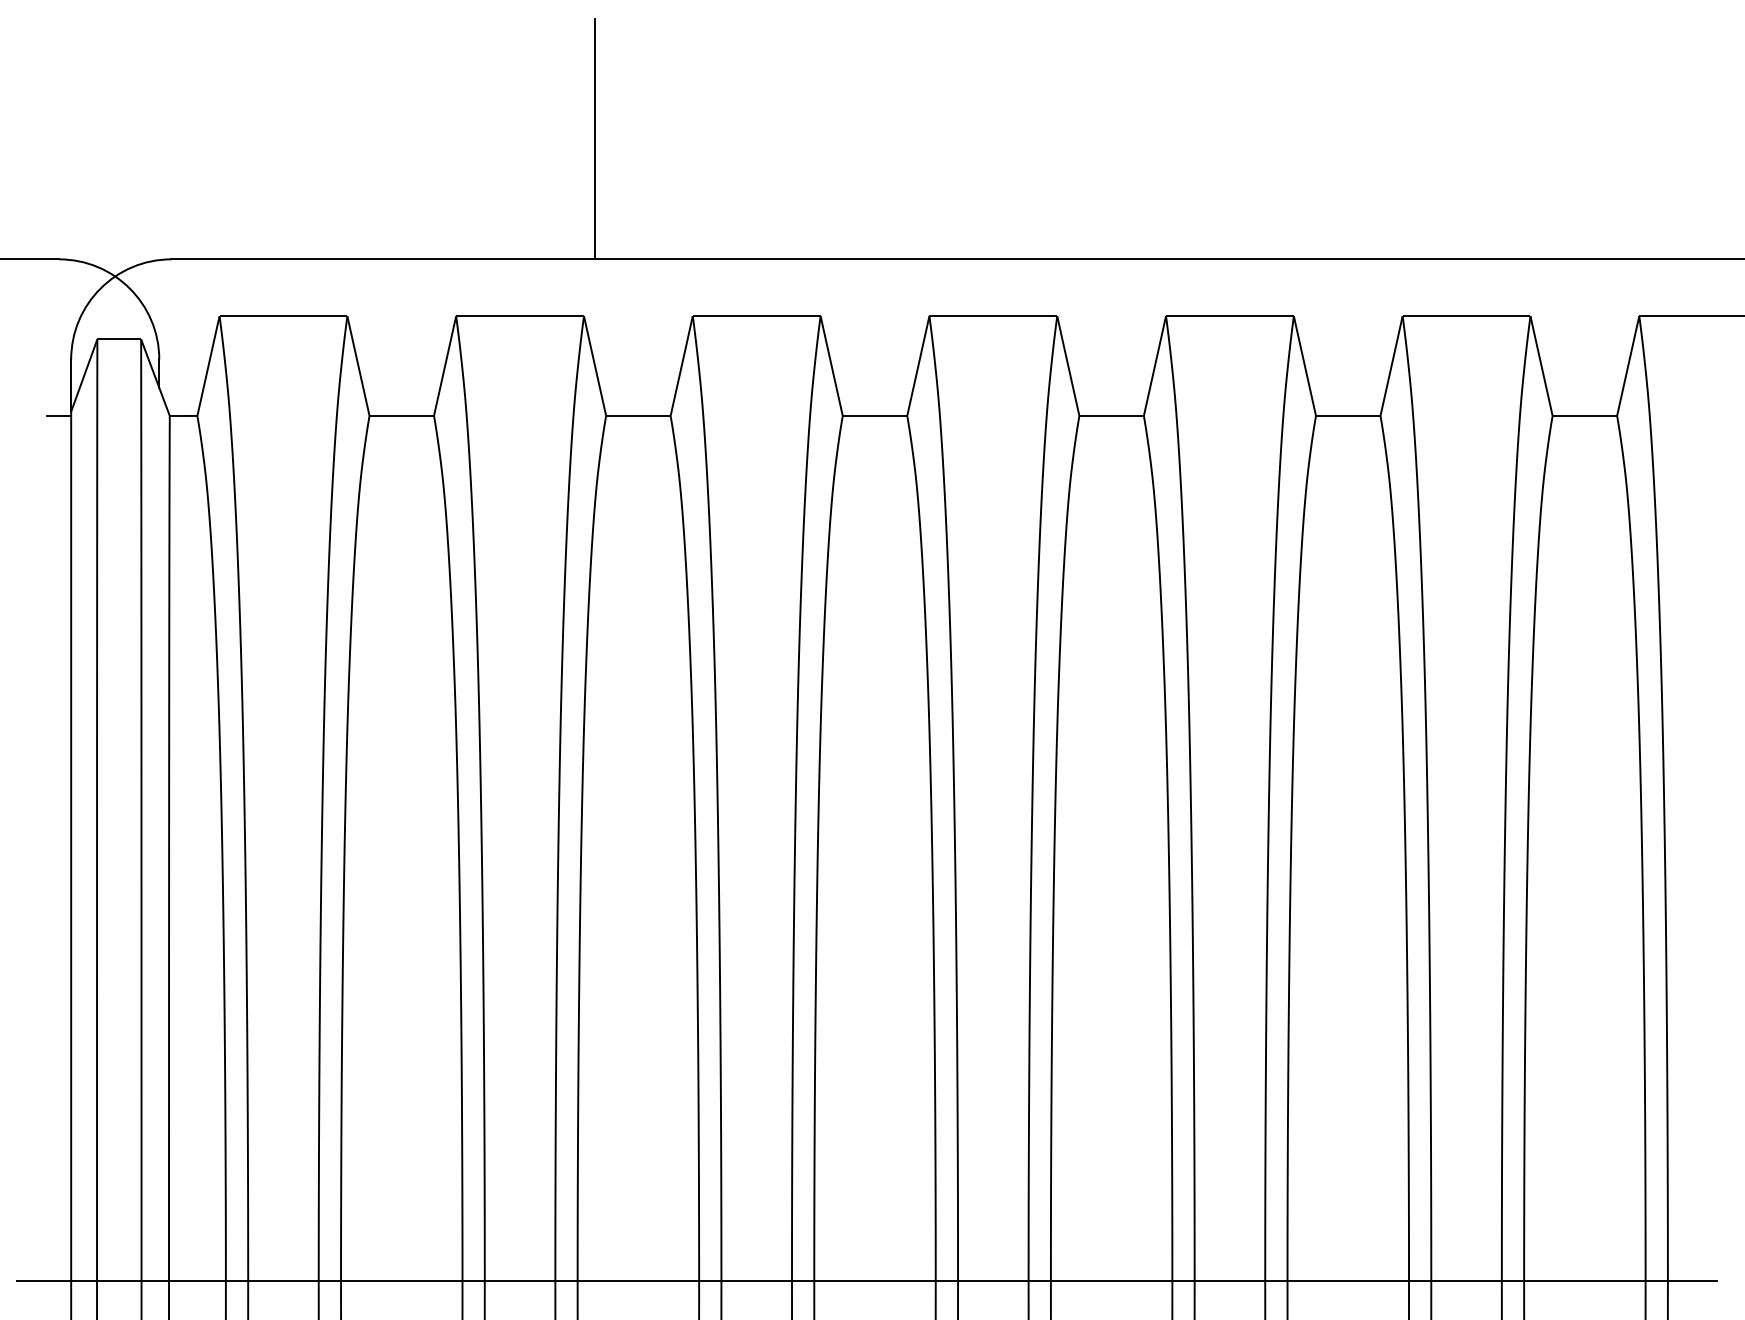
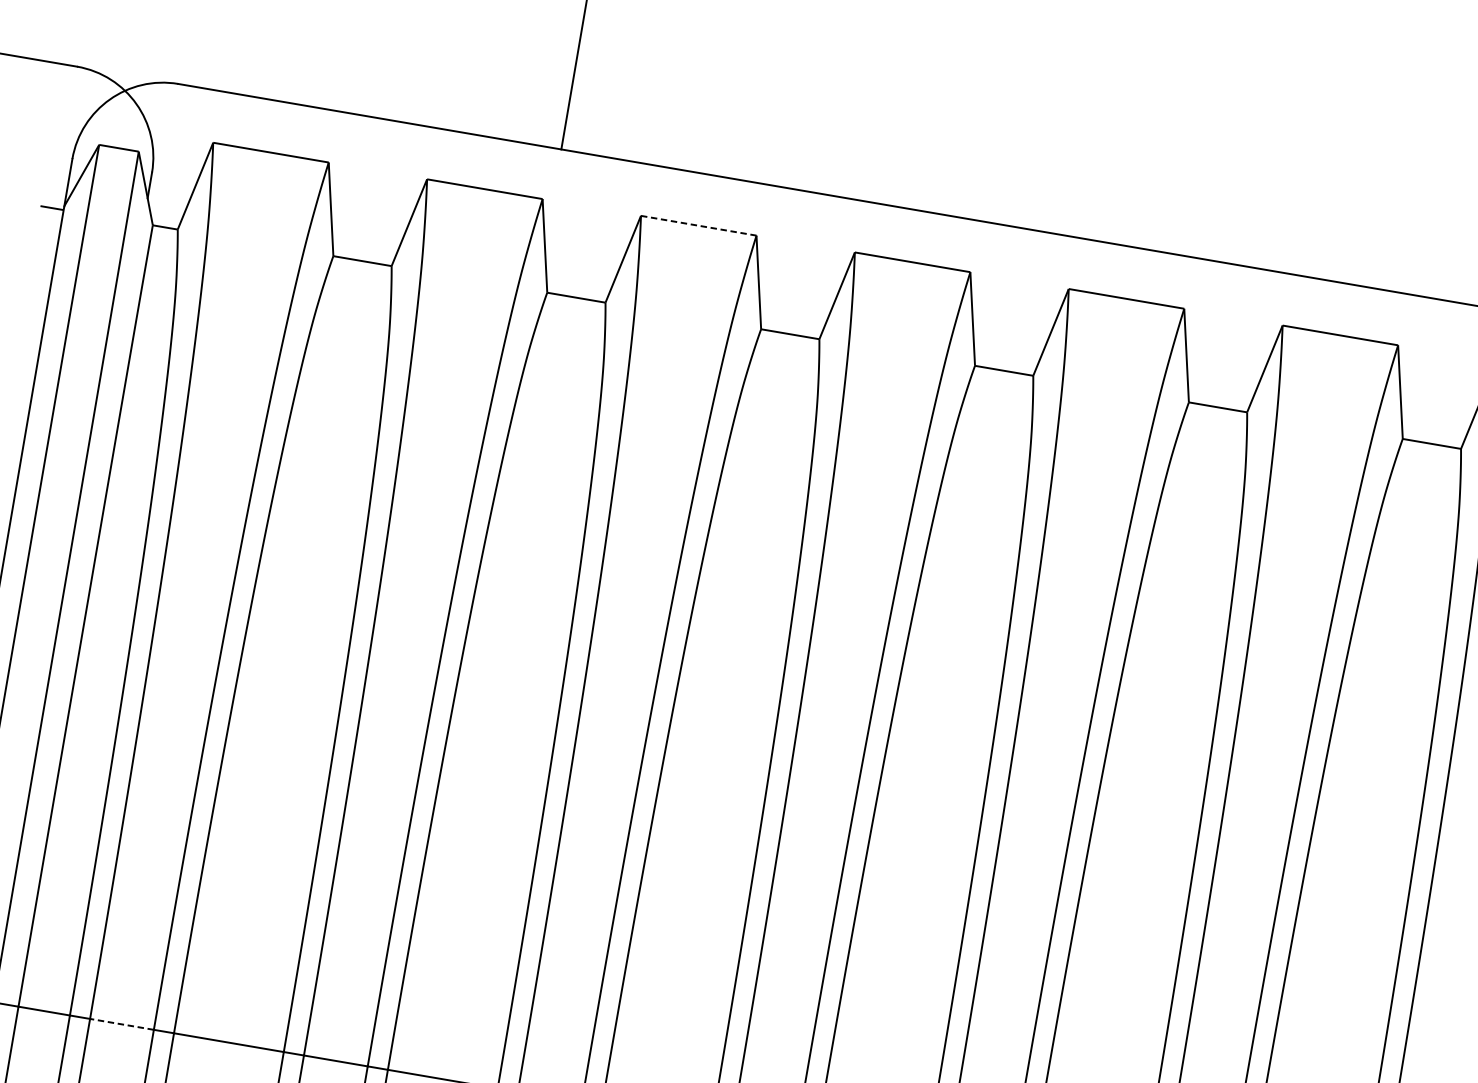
line: (755, 316) -> (697, 225), solid -> dashed
line: (282, 1280) -> (121, 1024), solid -> dashed

